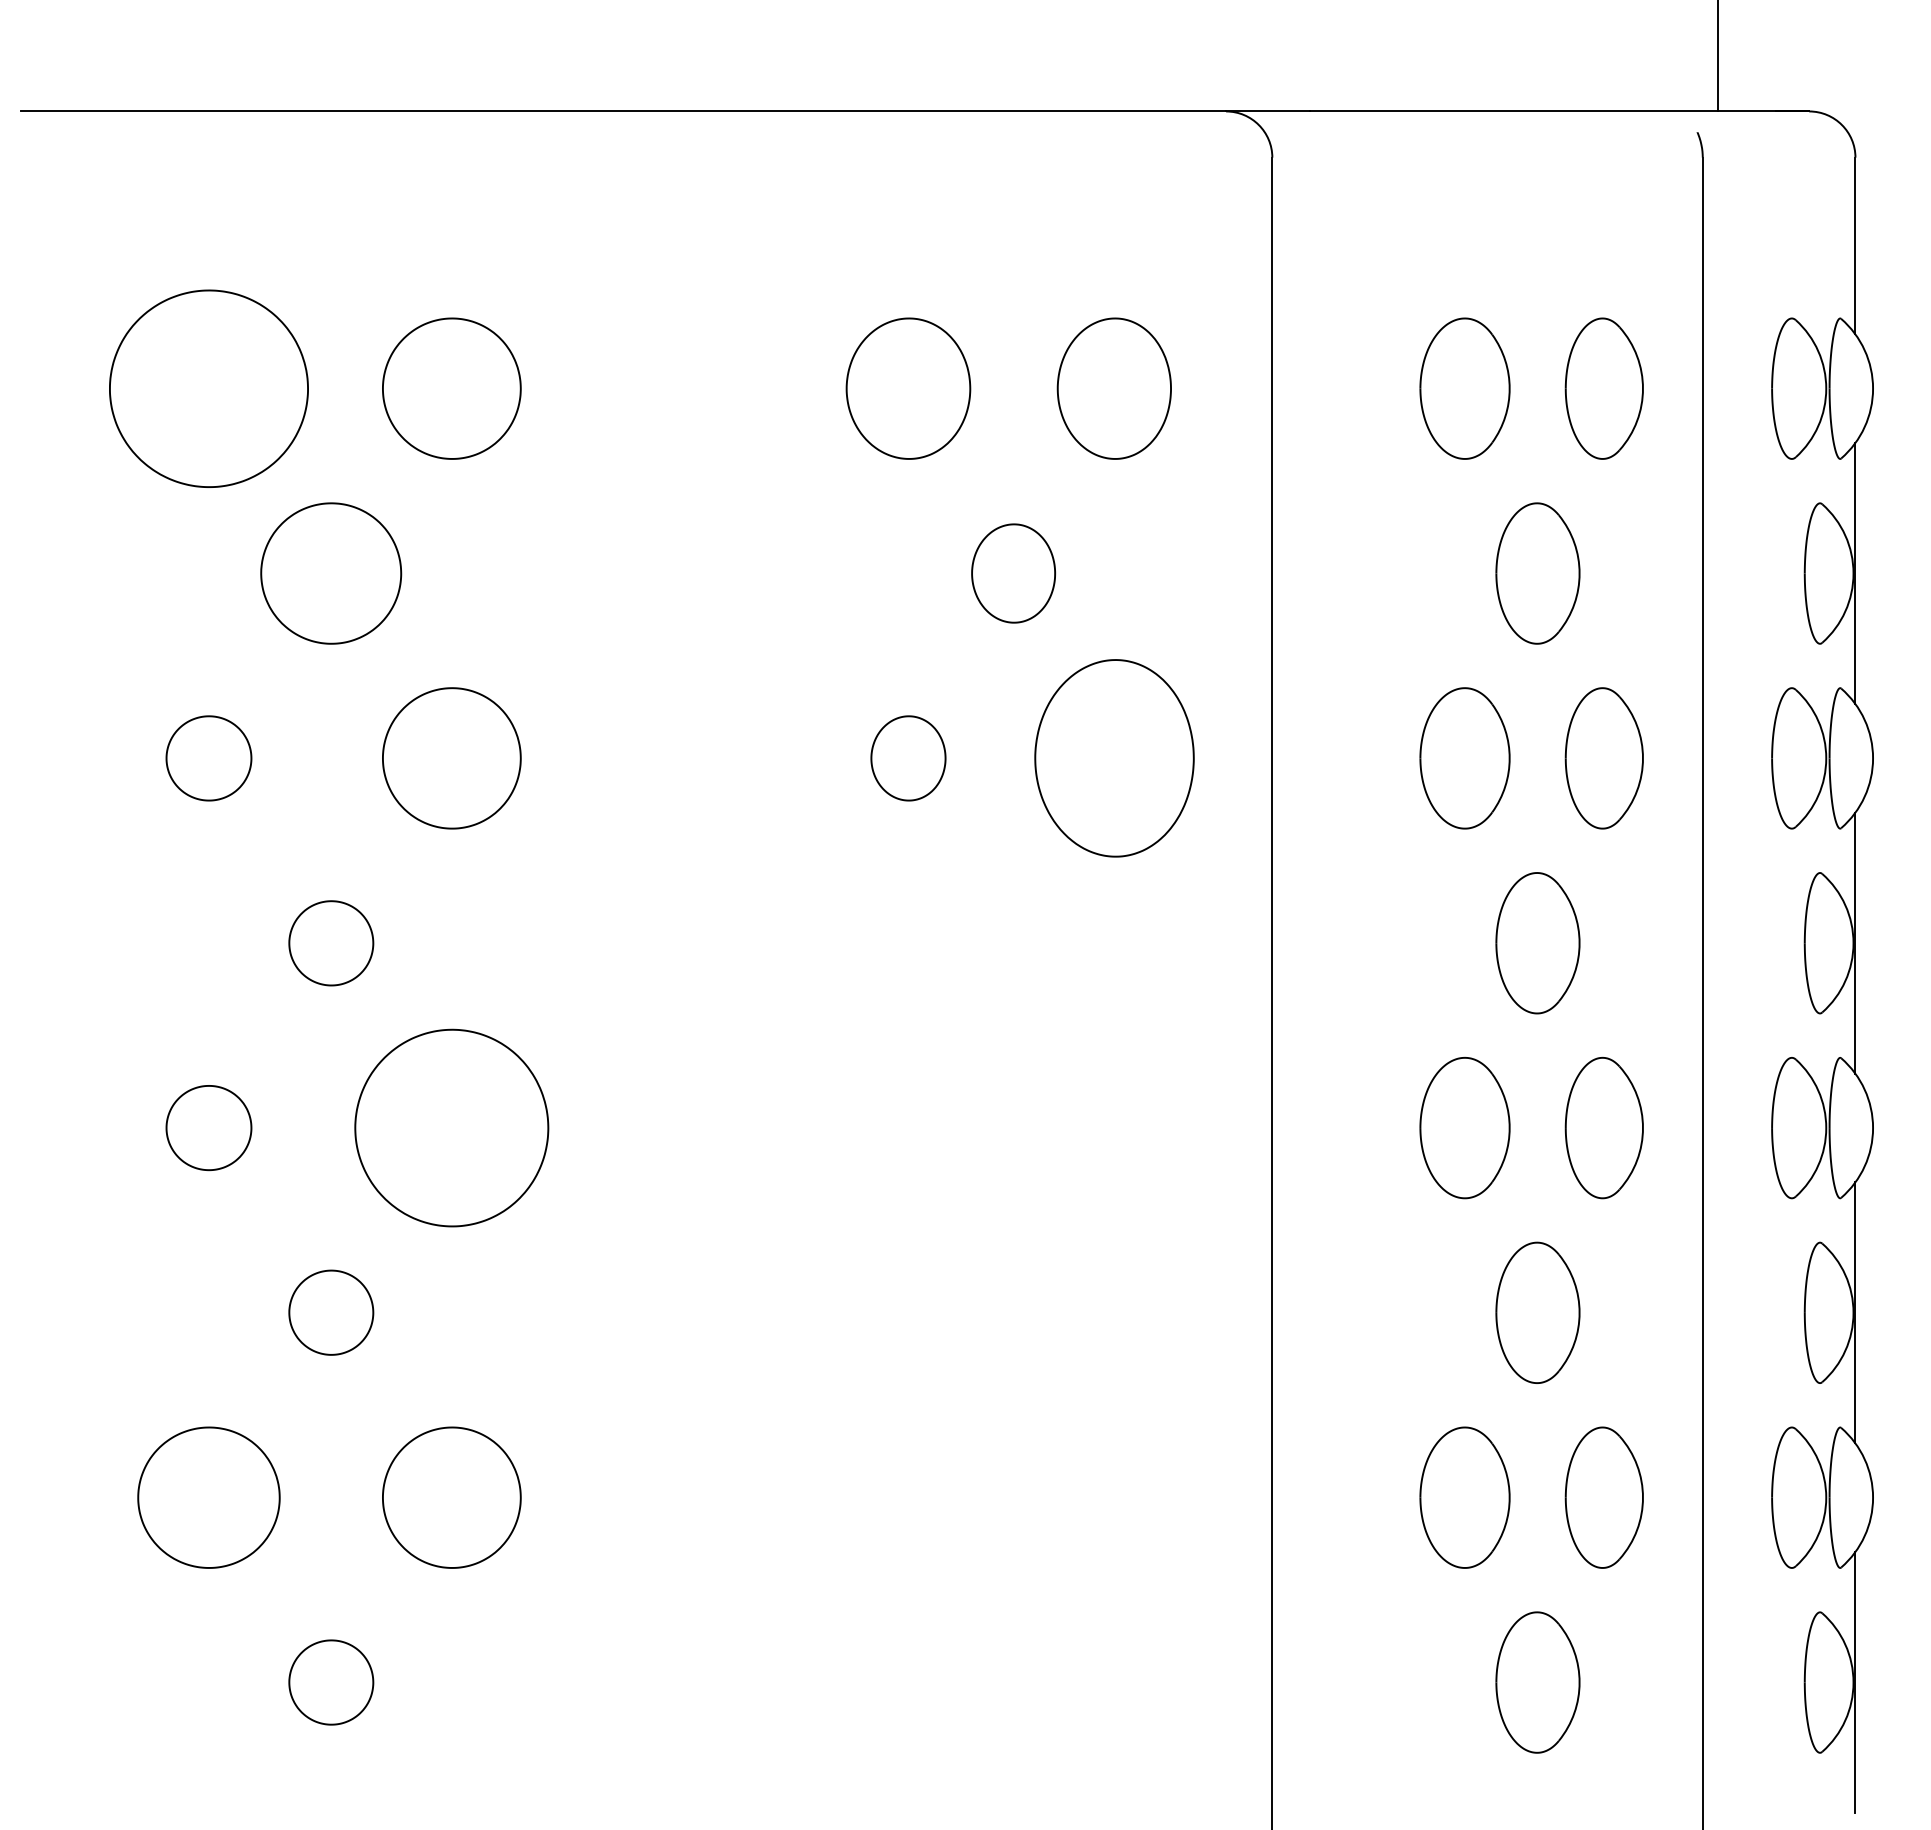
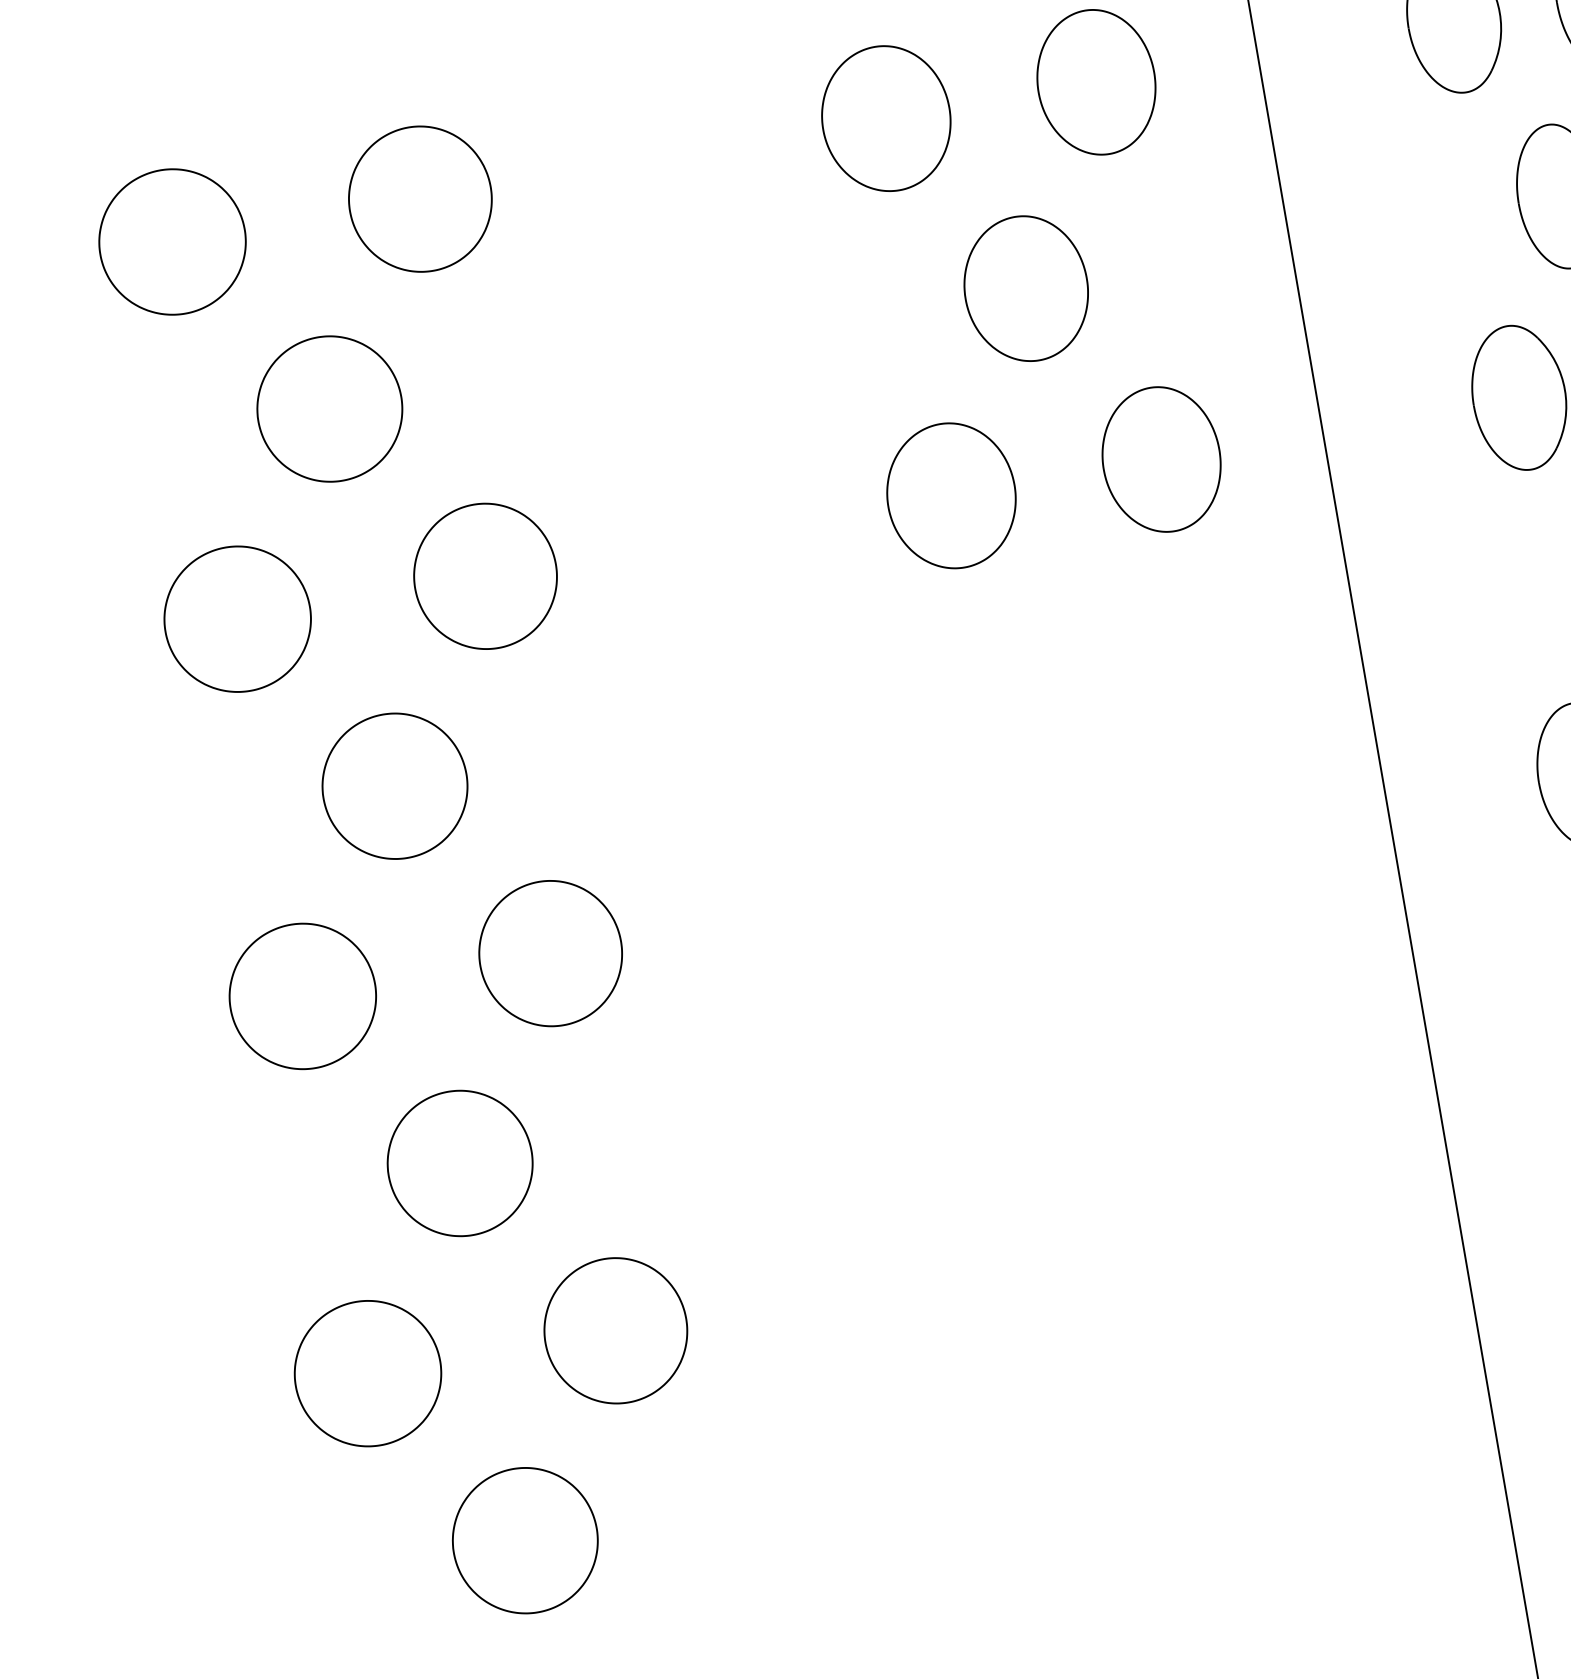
part: (208, 388) -> (172, 241), size x0.71
part: (1013, 573) -> (1026, 288), size x1.43
part: (208, 758) -> (237, 619), size x1.67
part: (908, 758) -> (951, 496), size x1.67
part: (1113, 758) -> (1160, 459), size x0.71
part: (331, 943) -> (395, 786), size x1.67
part: (208, 1127) -> (302, 995), size x1.67
part: (451, 1127) -> (550, 953), size x0.71
part: (331, 1312) -> (460, 1163), size x1.67
part: (331, 1682) -> (525, 1540), size x1.67

